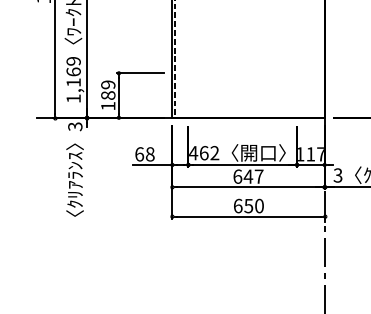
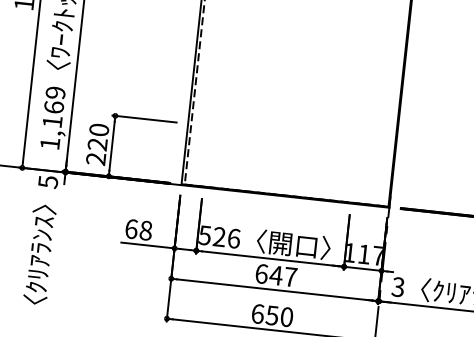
text: (108, 95) -> (97, 144), 189 -> 220
text: (74, 126) -> (47, 181), 3 -> 5
text: (204, 153) -> (219, 237), 462 -> 526

